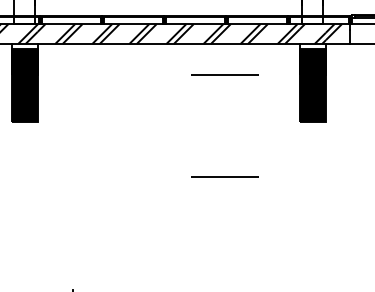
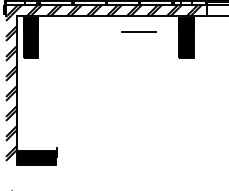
line: (223, 175) -> (138, 86), removed

